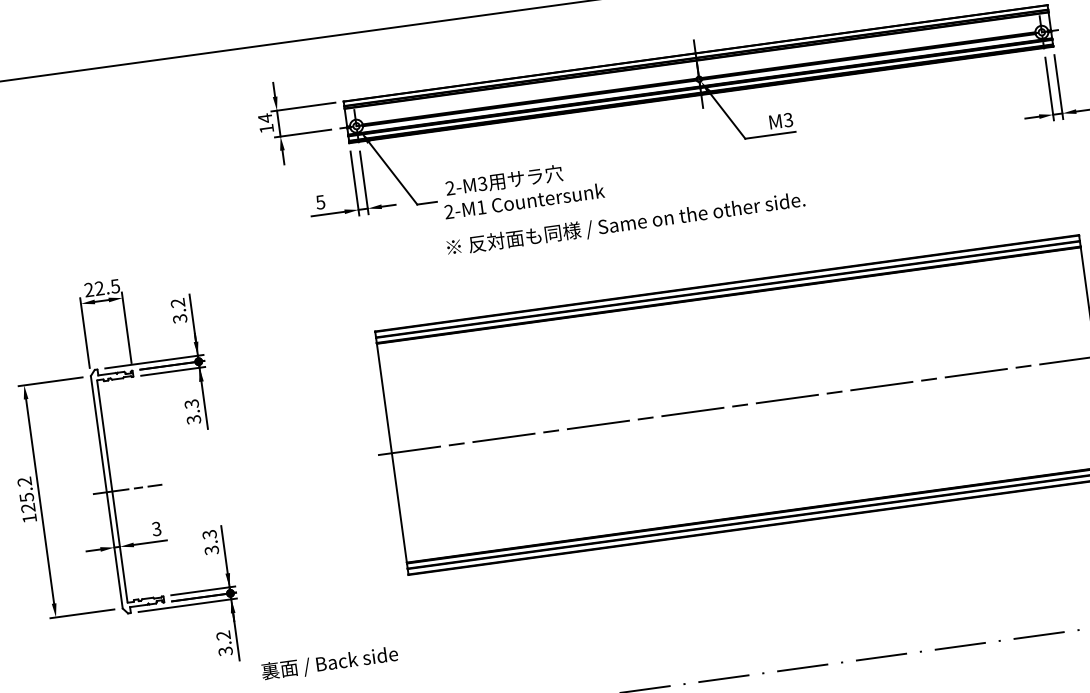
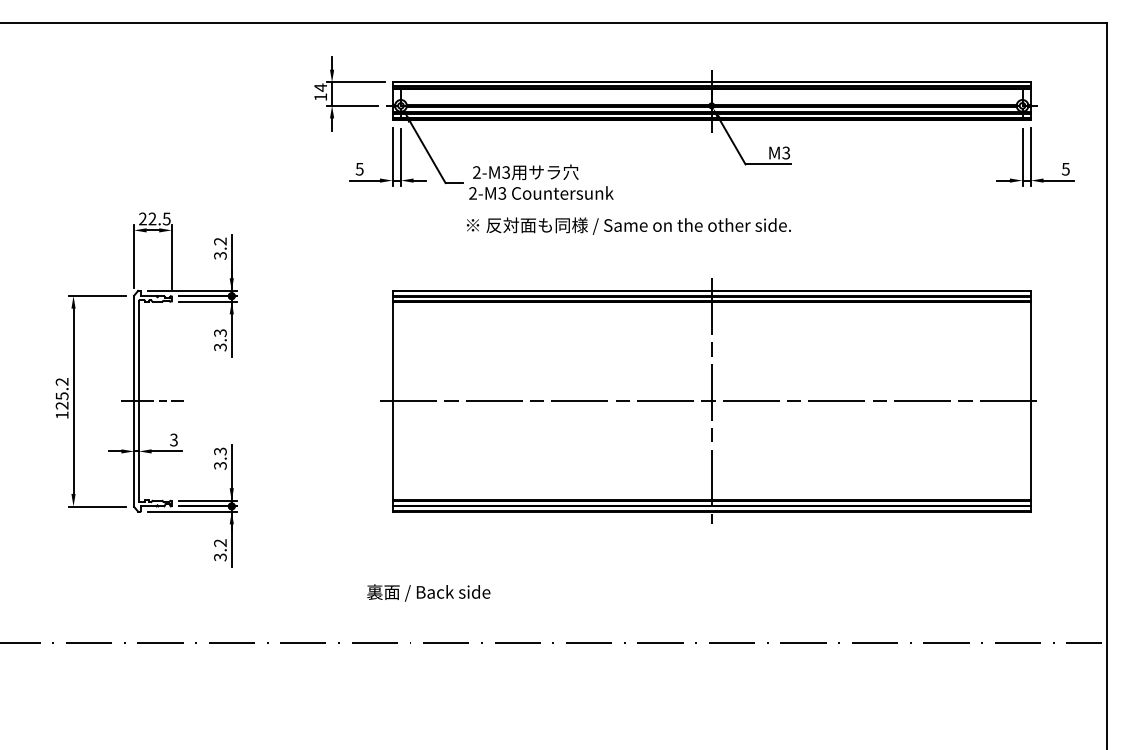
text: (481, 207) -> (502, 193), 2-M1 -> 2-M3
line: (743, 405) -> (711, 401), added
text: (329, 663) -> (428, 592), moved

